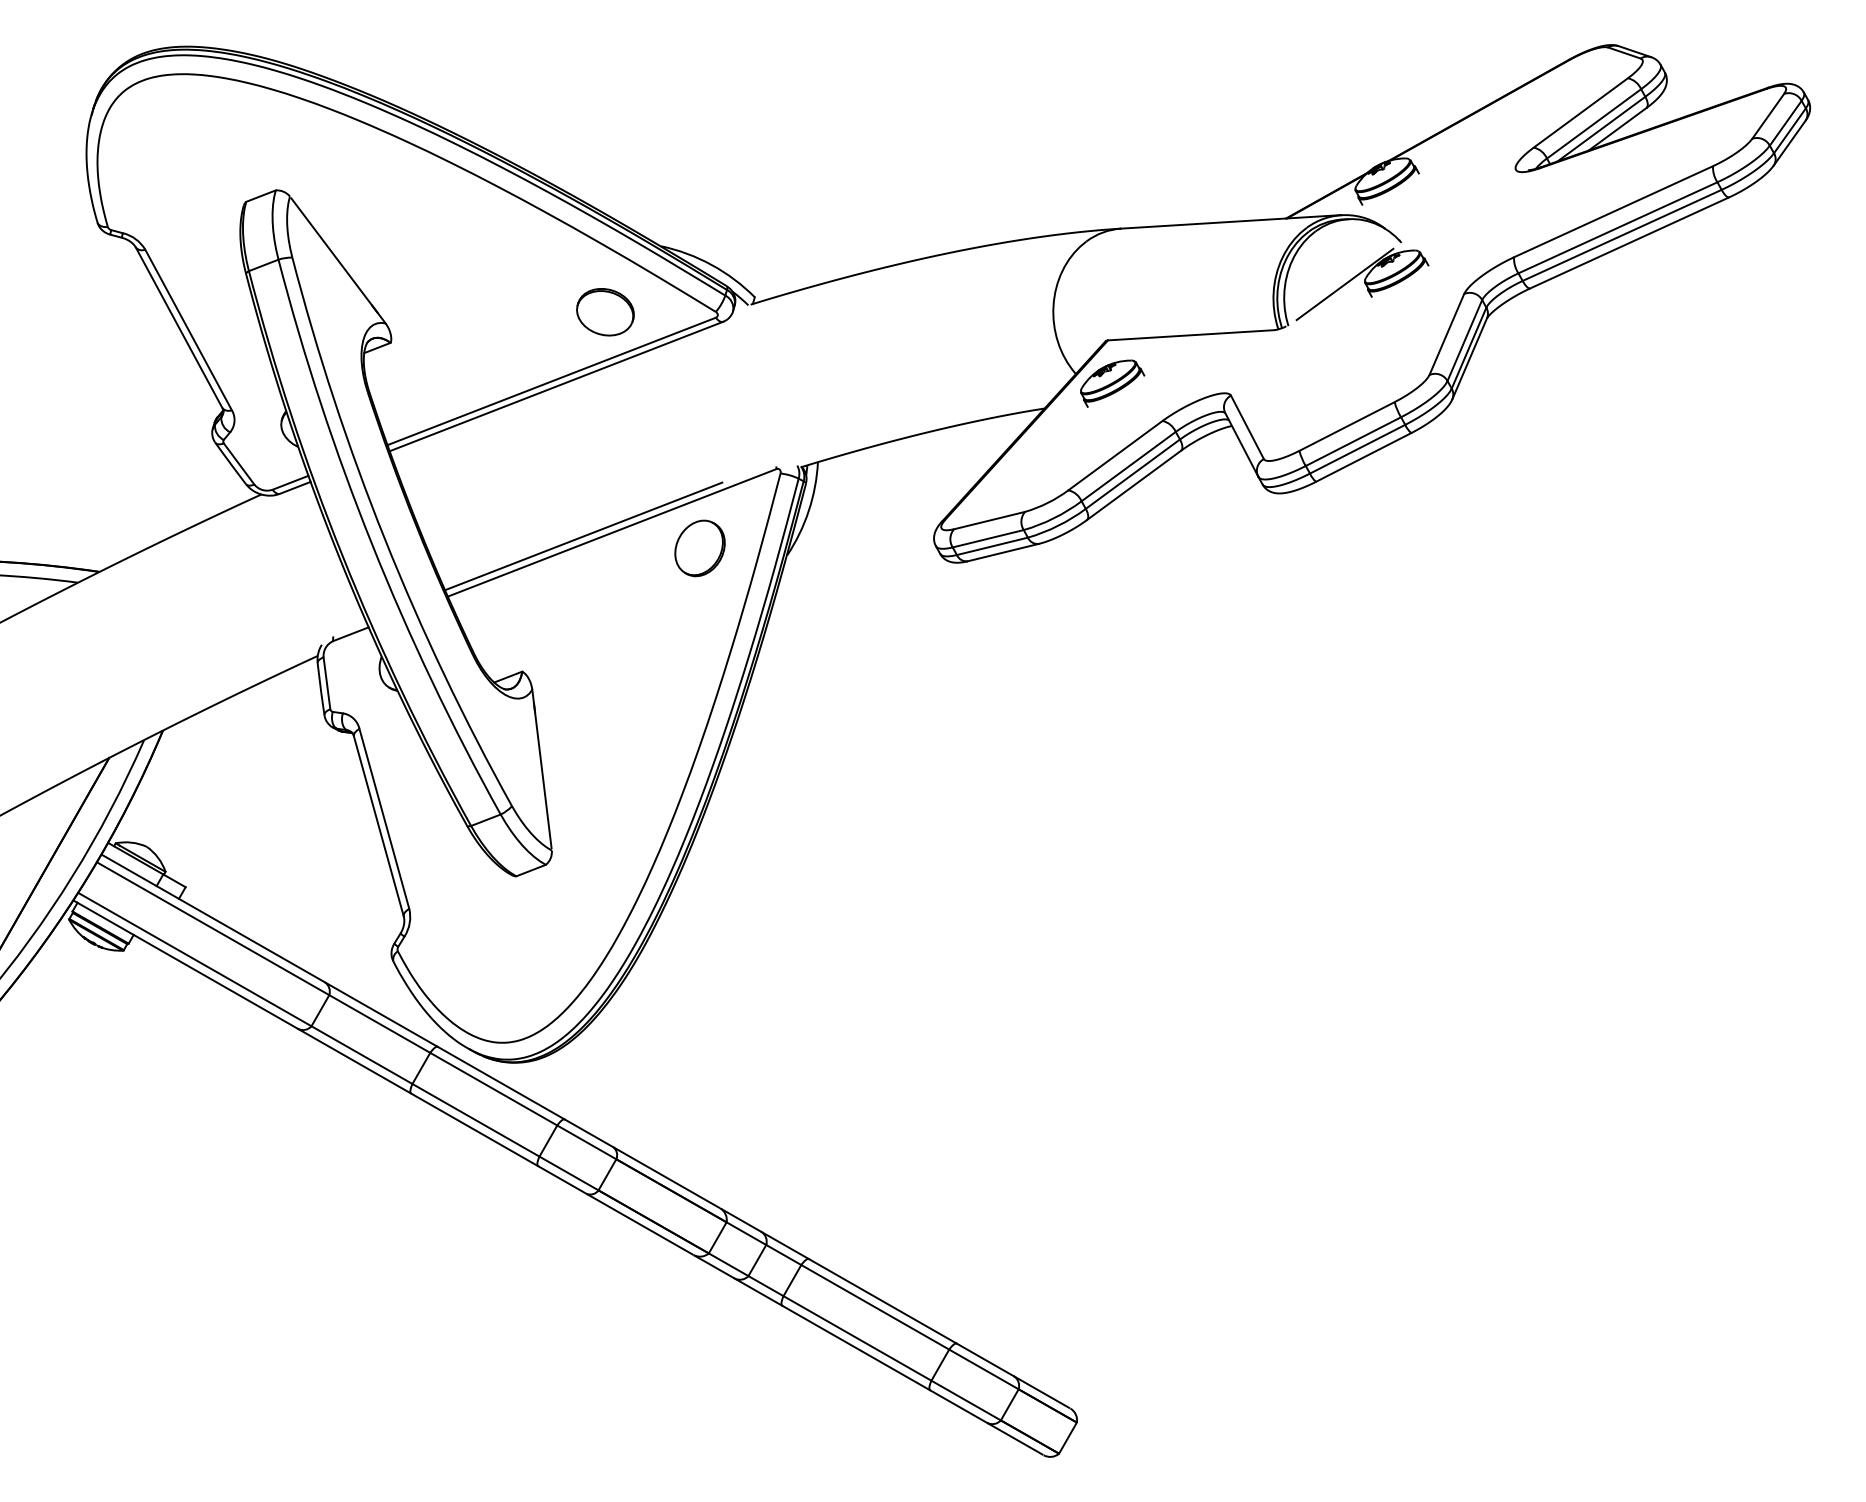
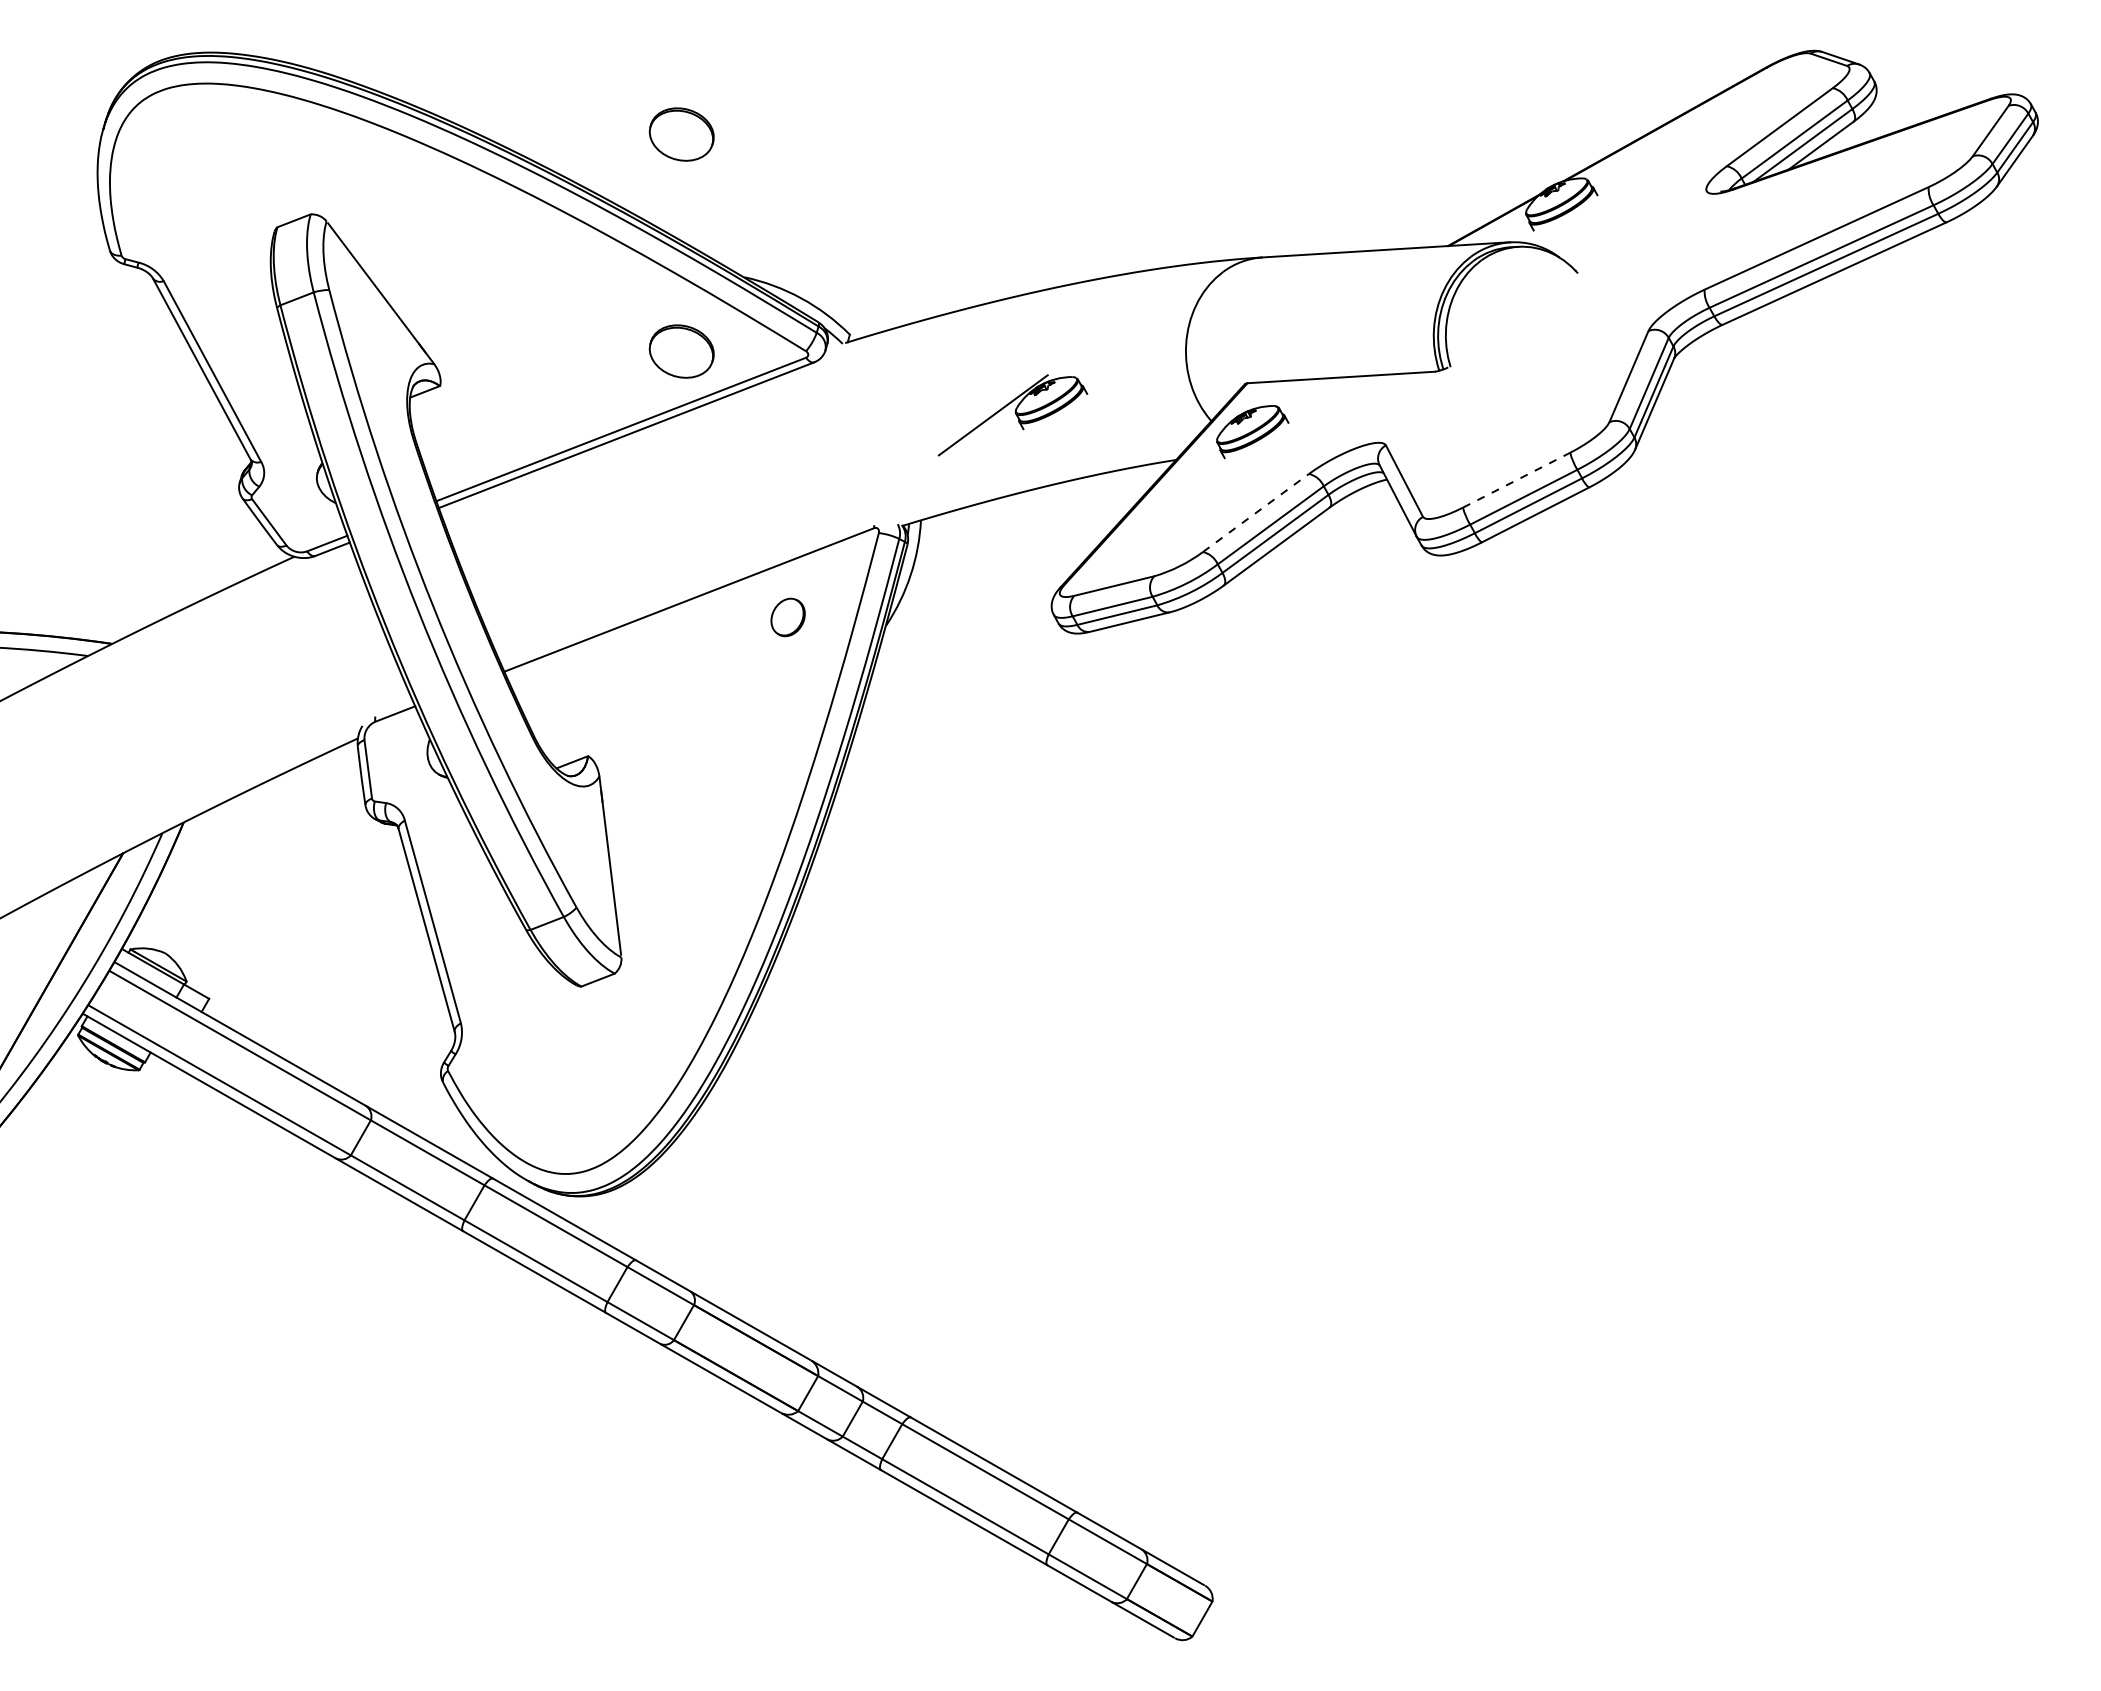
part: (605, 119) -> (681, 134), added
part: (1362, 284) -> (1012, 415), moved
line: (1347, 425) -> (1517, 479), solid -> dashed
line: (1115, 455) -> (1255, 512), solid -> dashed
line: (583, 536) -> (657, 603), removed
part: (699, 548) -> (787, 617), size x0.6

